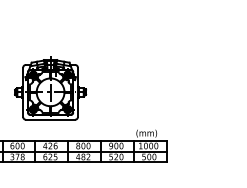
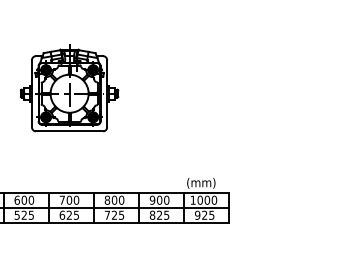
part: (50, 88) -> (69, 88), moved
text: (50, 145) -> (69, 199), 426 -> 700
text: (17, 156) -> (24, 214), 378 -> 525
text: (83, 156) -> (114, 214), 482 -> 725
text: (116, 156) -> (159, 214), 520 -> 825
text: (149, 156) -> (204, 214), 500 -> 925

